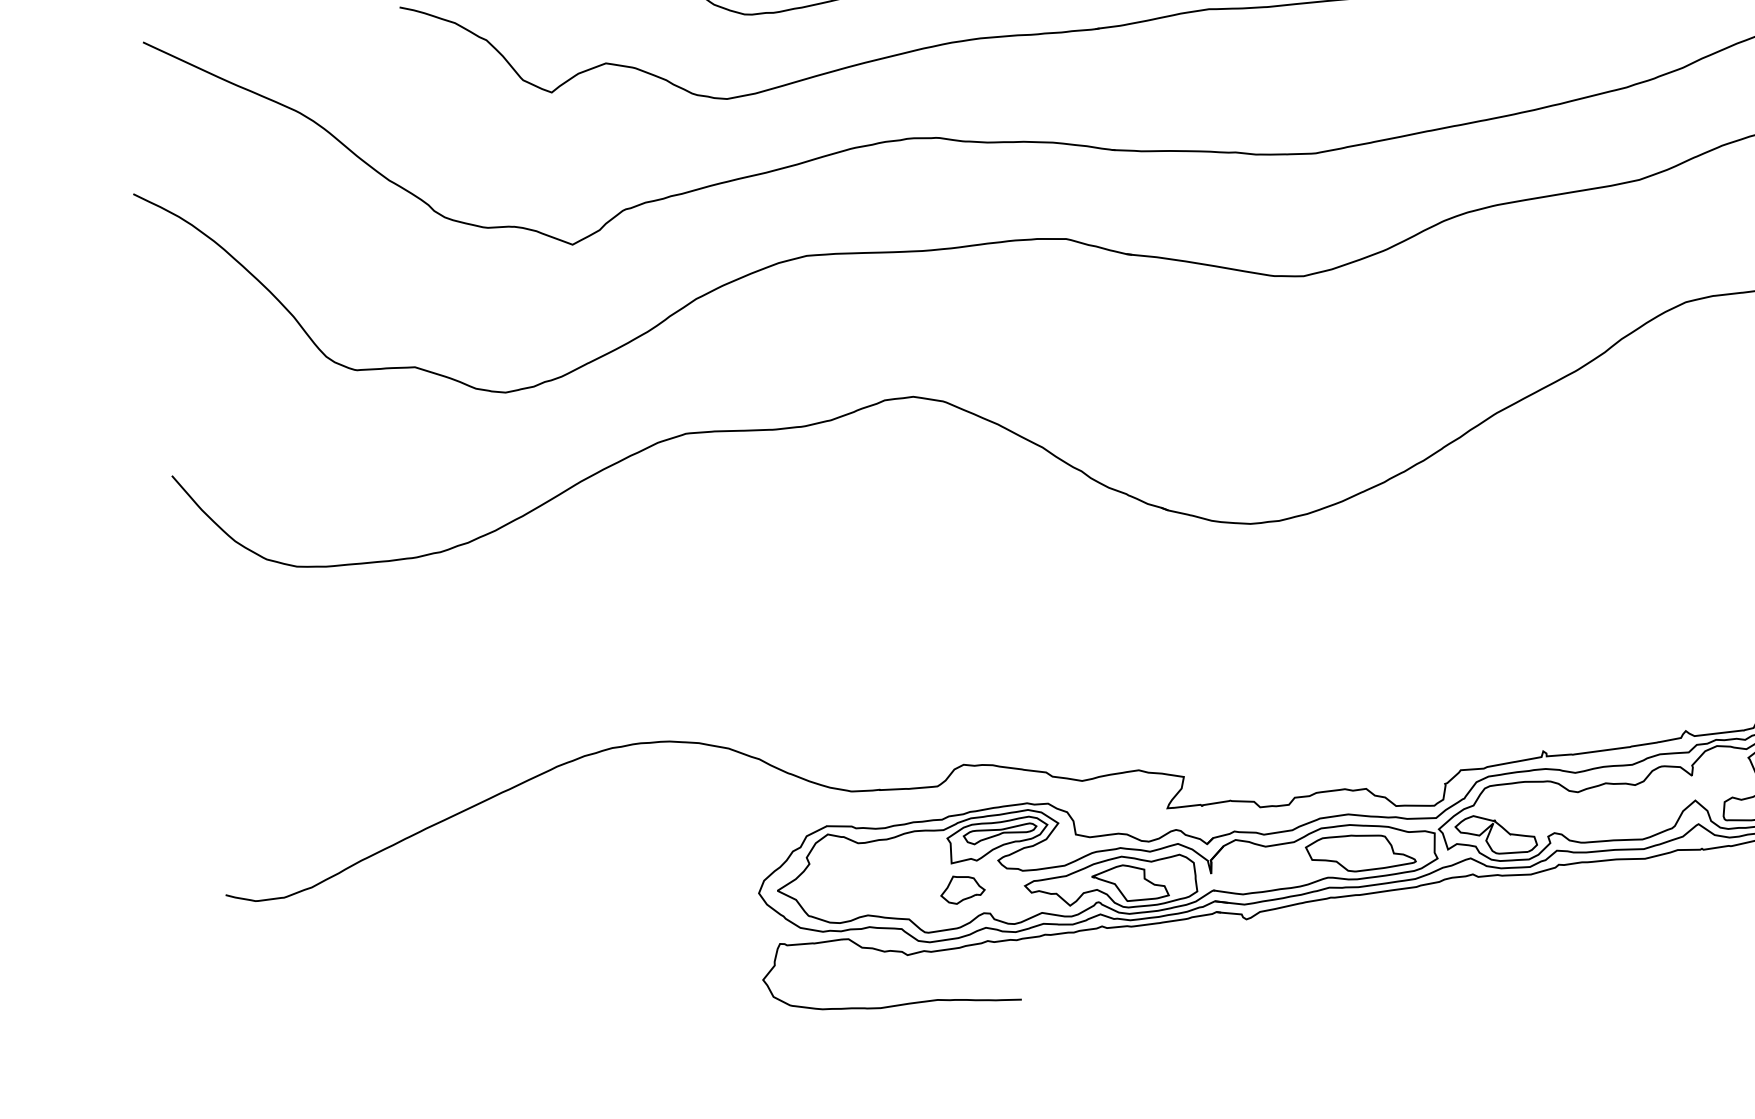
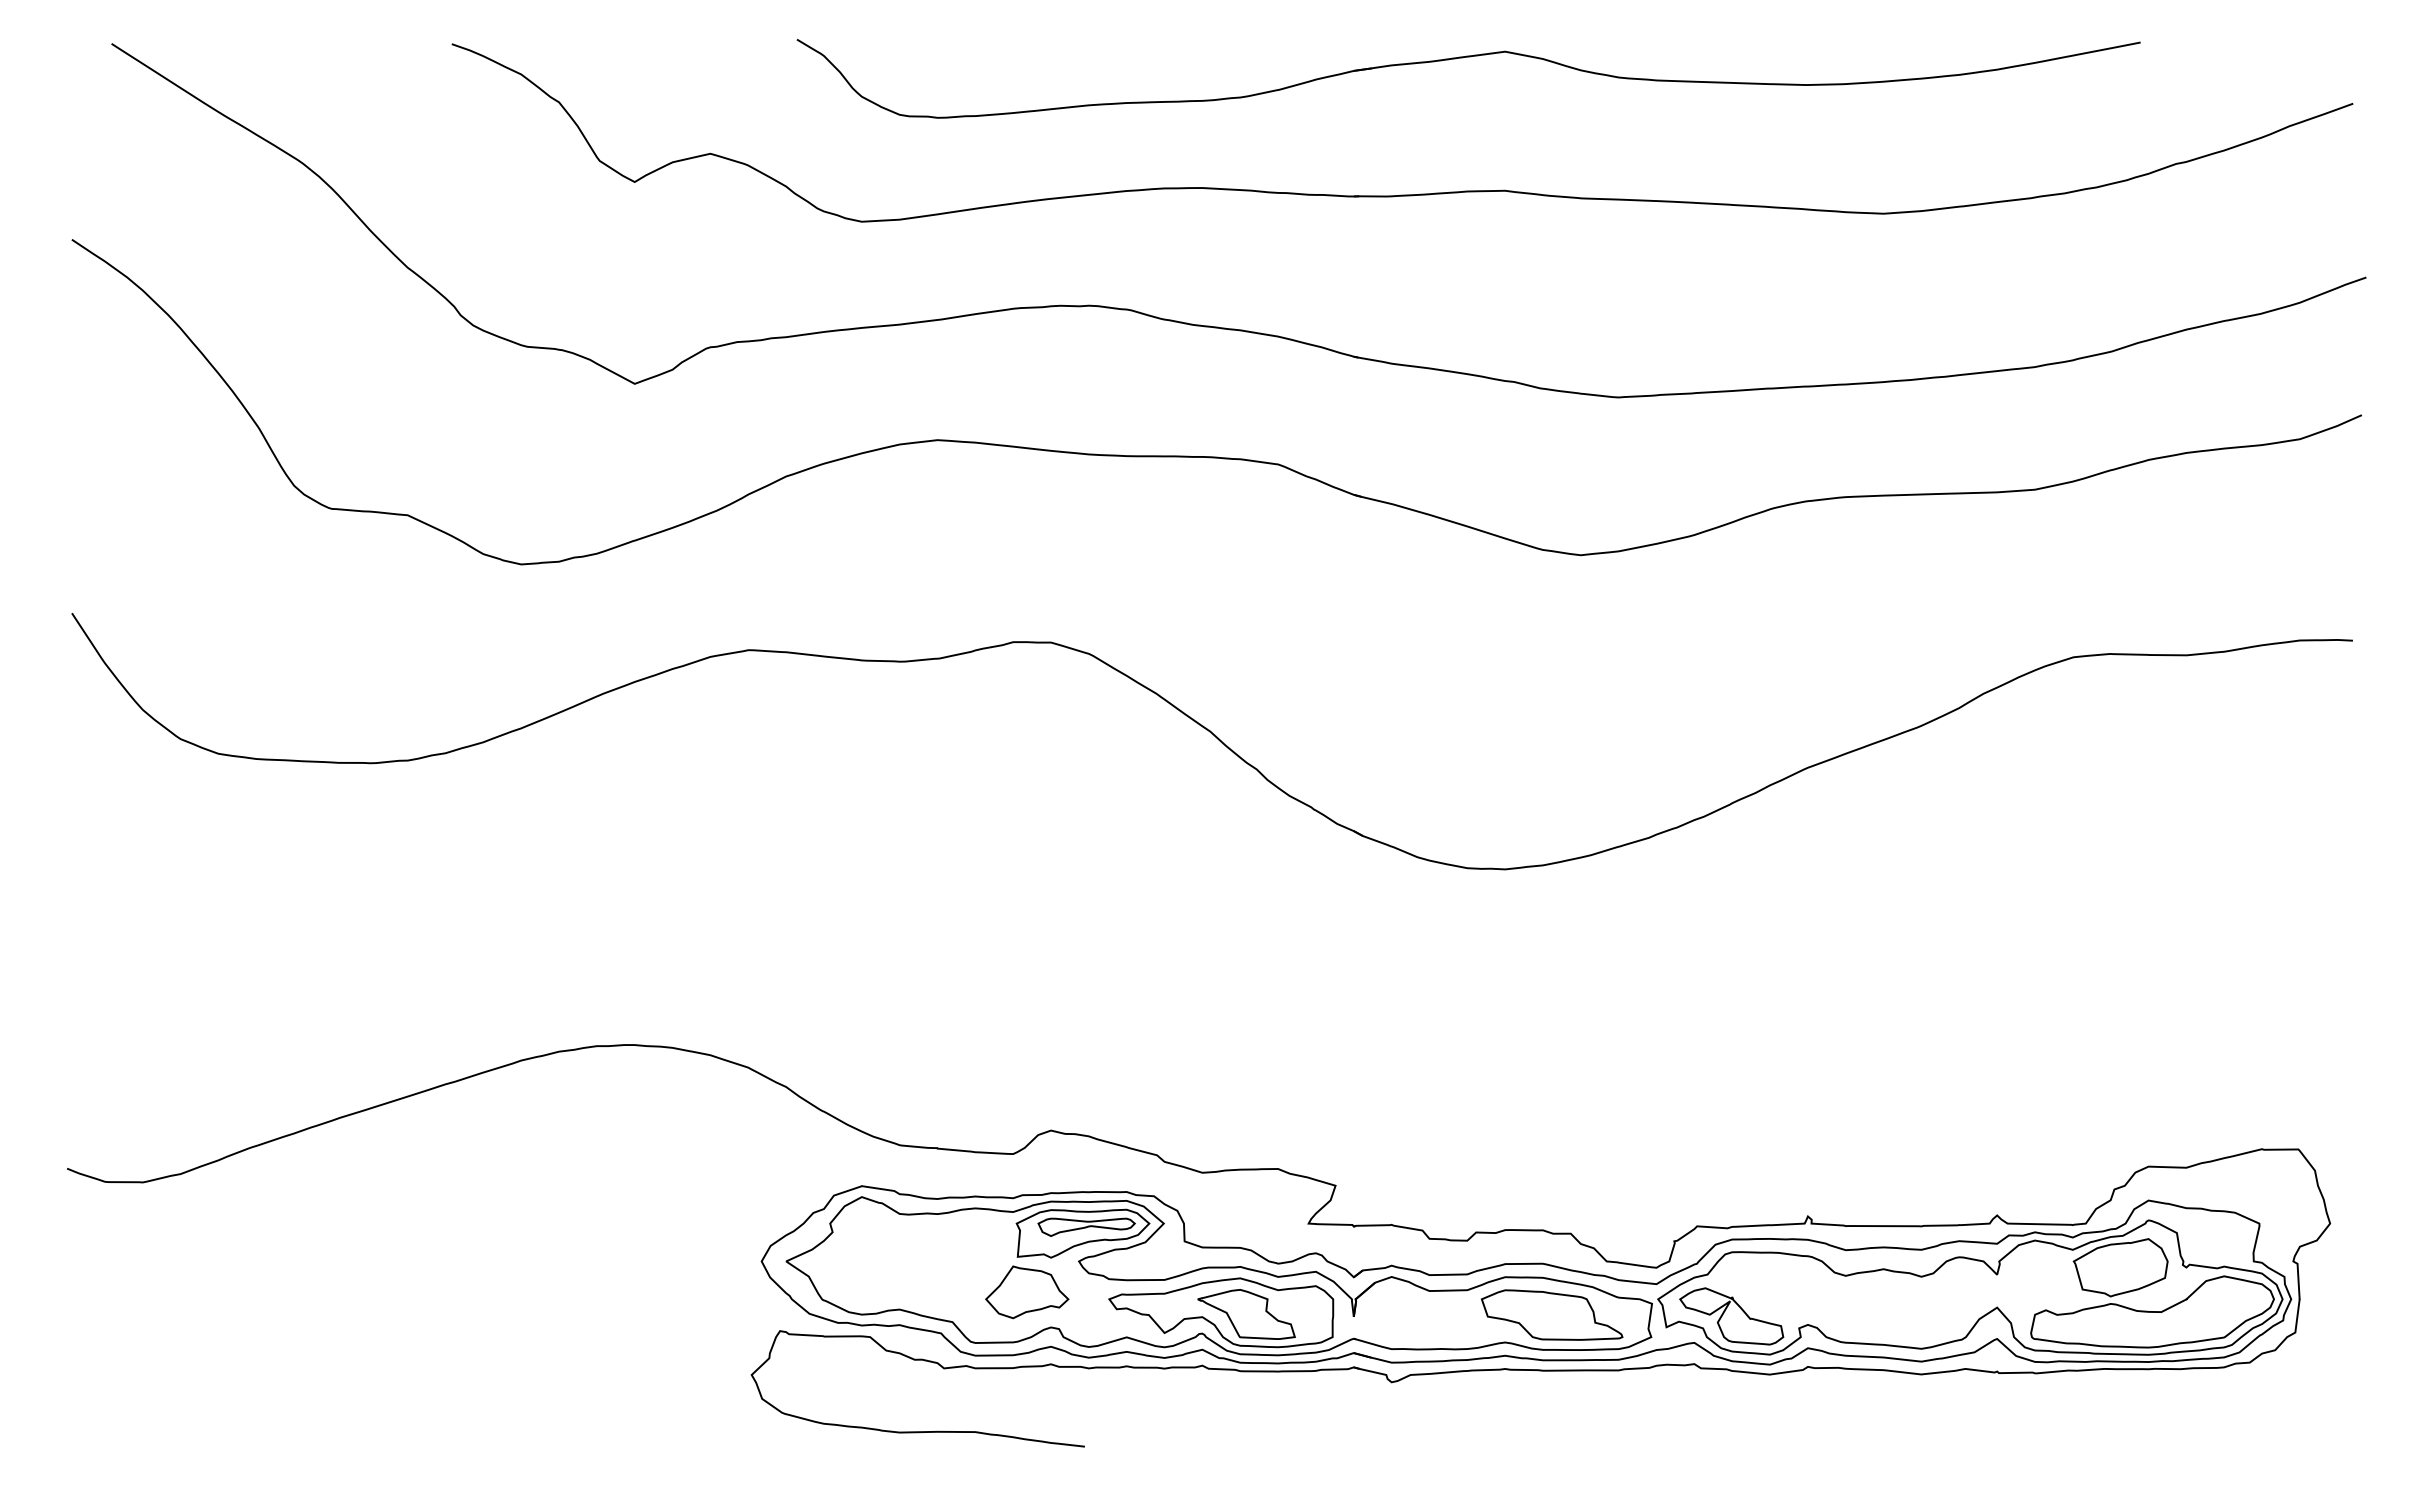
part: (962, 889) -> (1027, 1292), size x1.43

